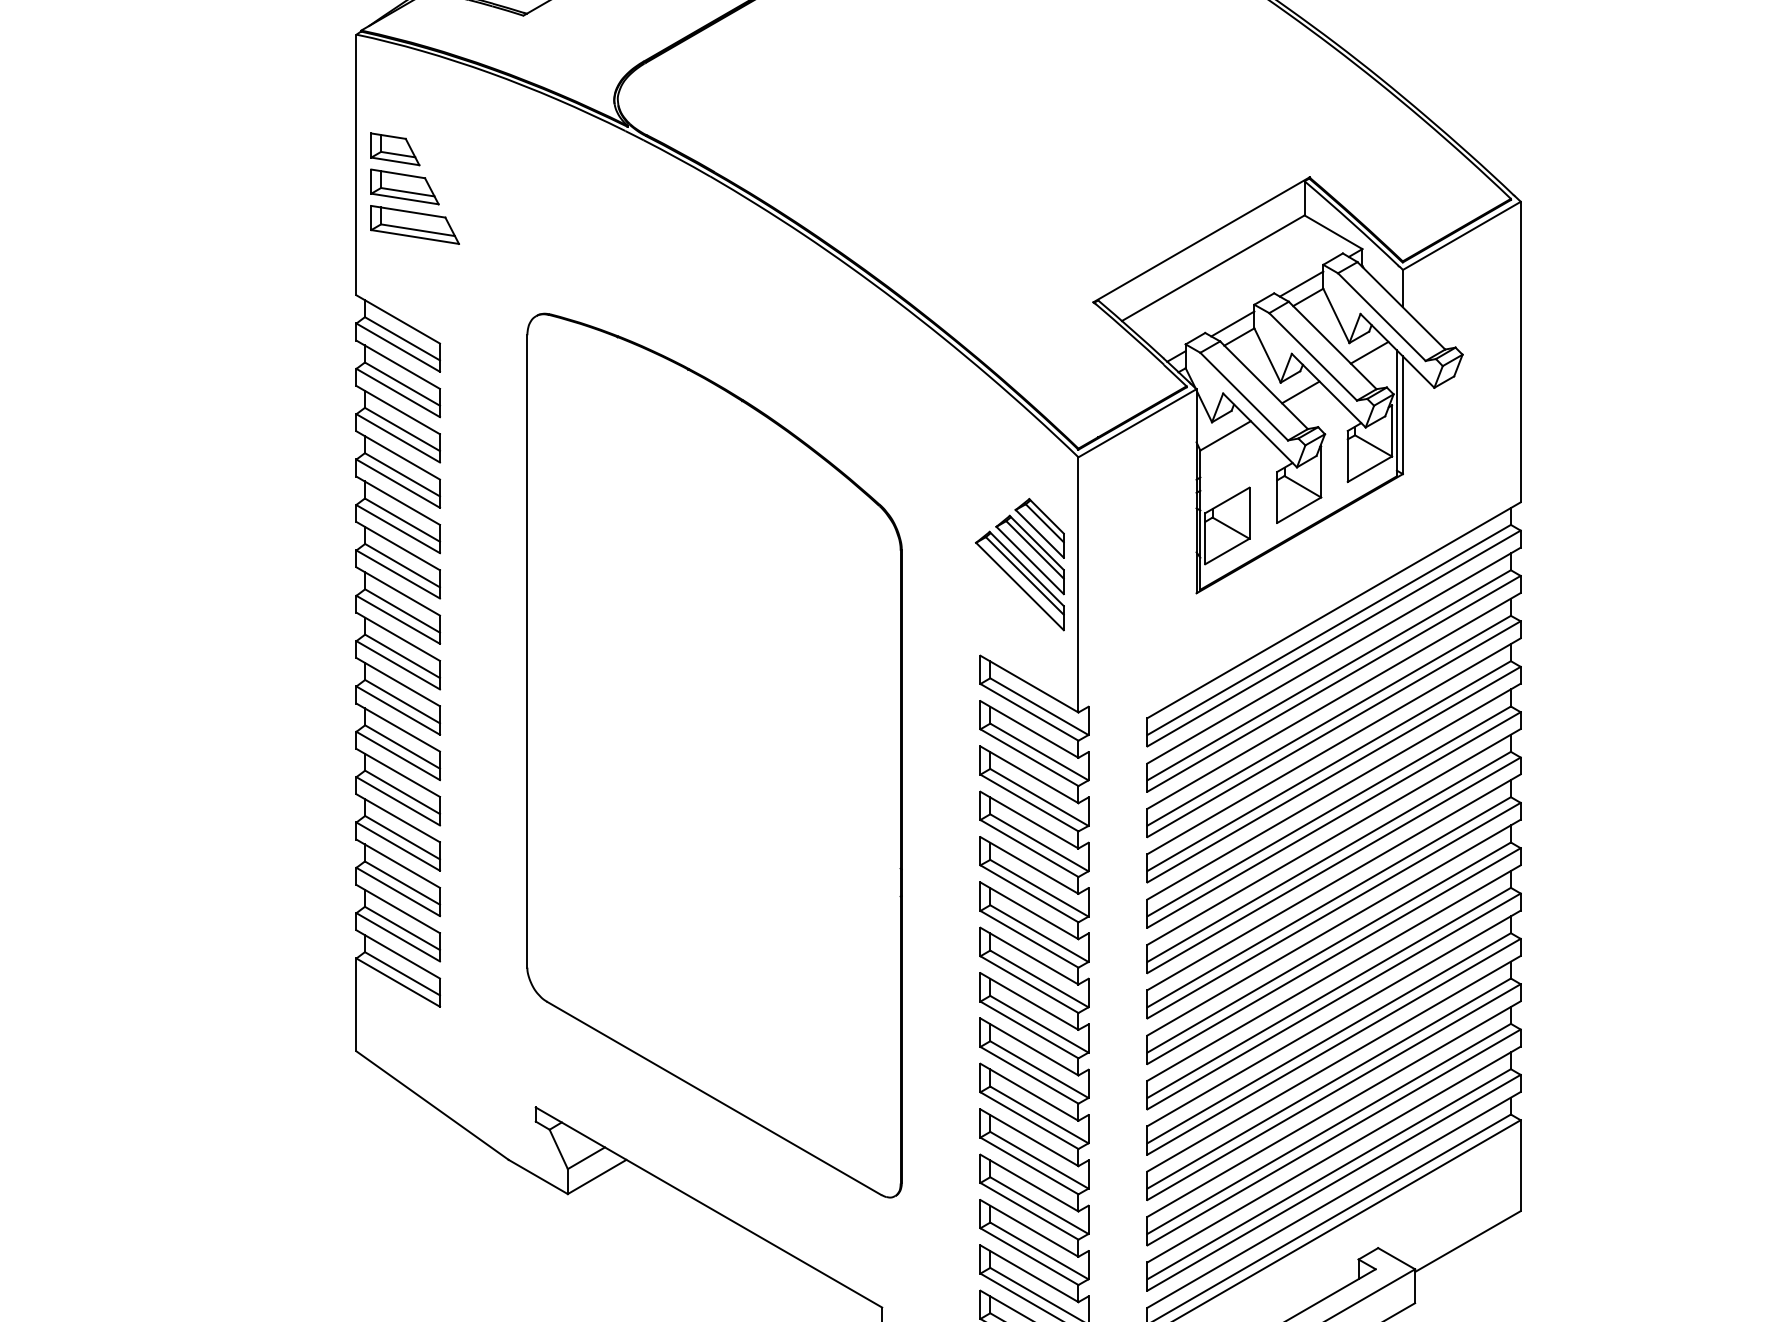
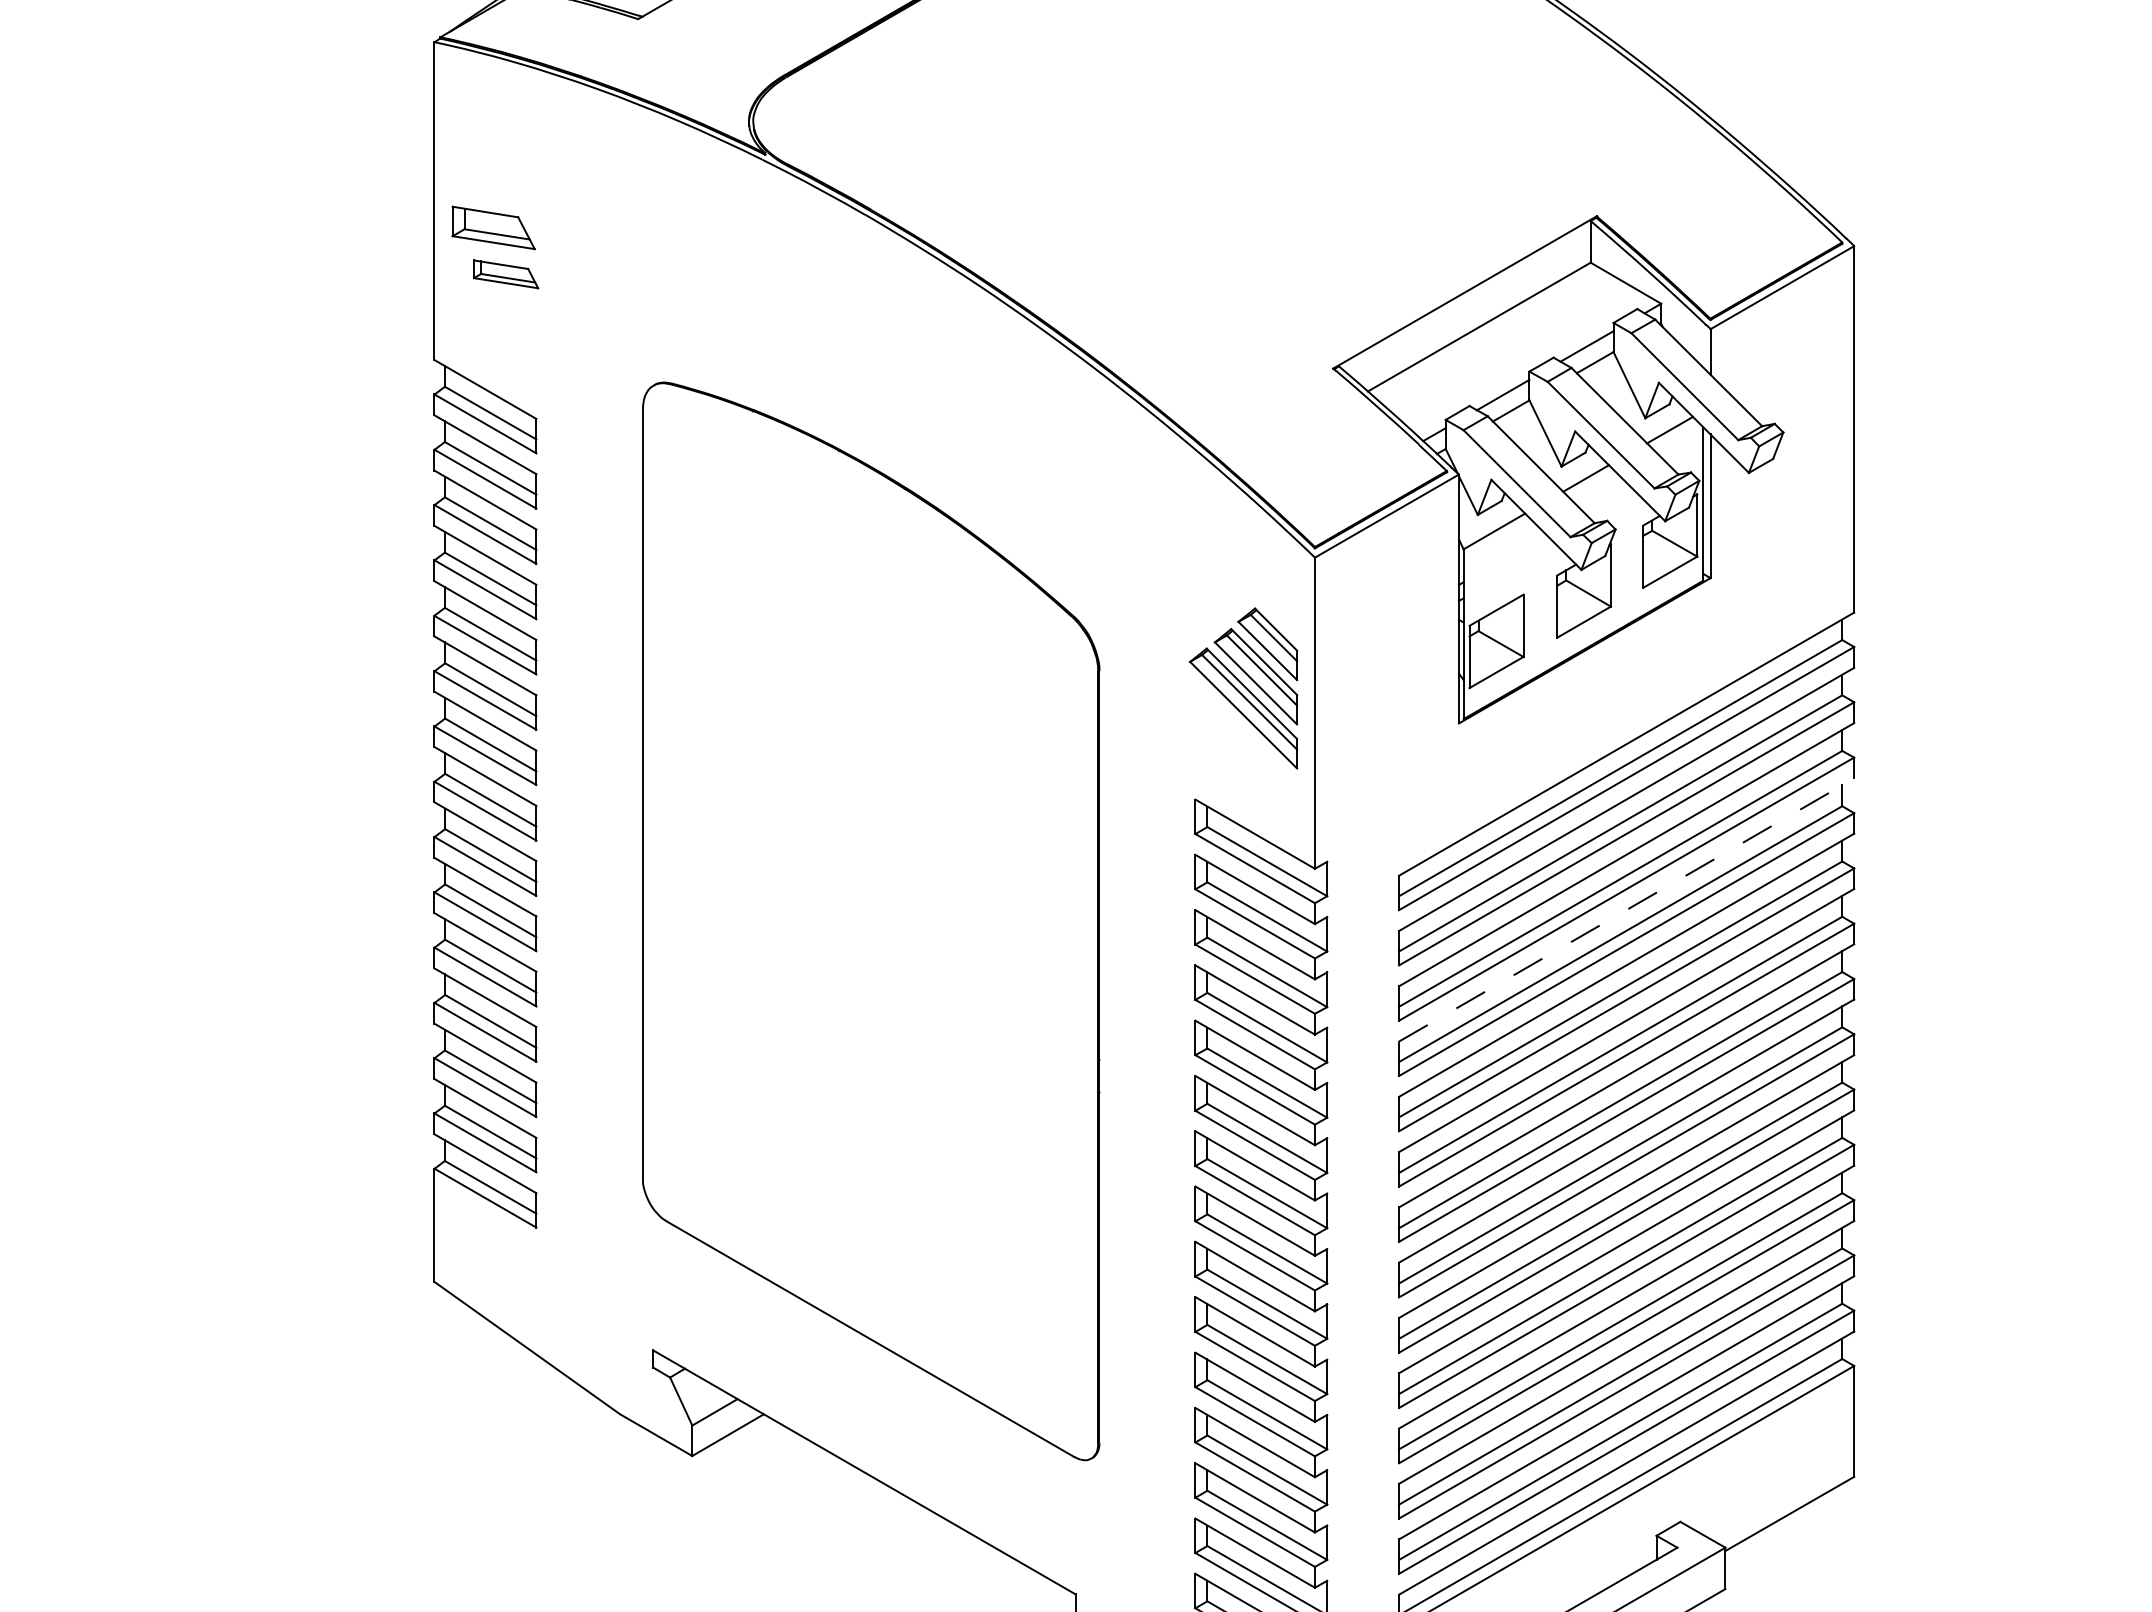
part: (394, 148) -> (481, 181), removed
part: (414, 225) -> (505, 274), size x0.6
line: (1333, 746) -> (1626, 910), solid -> dashed

